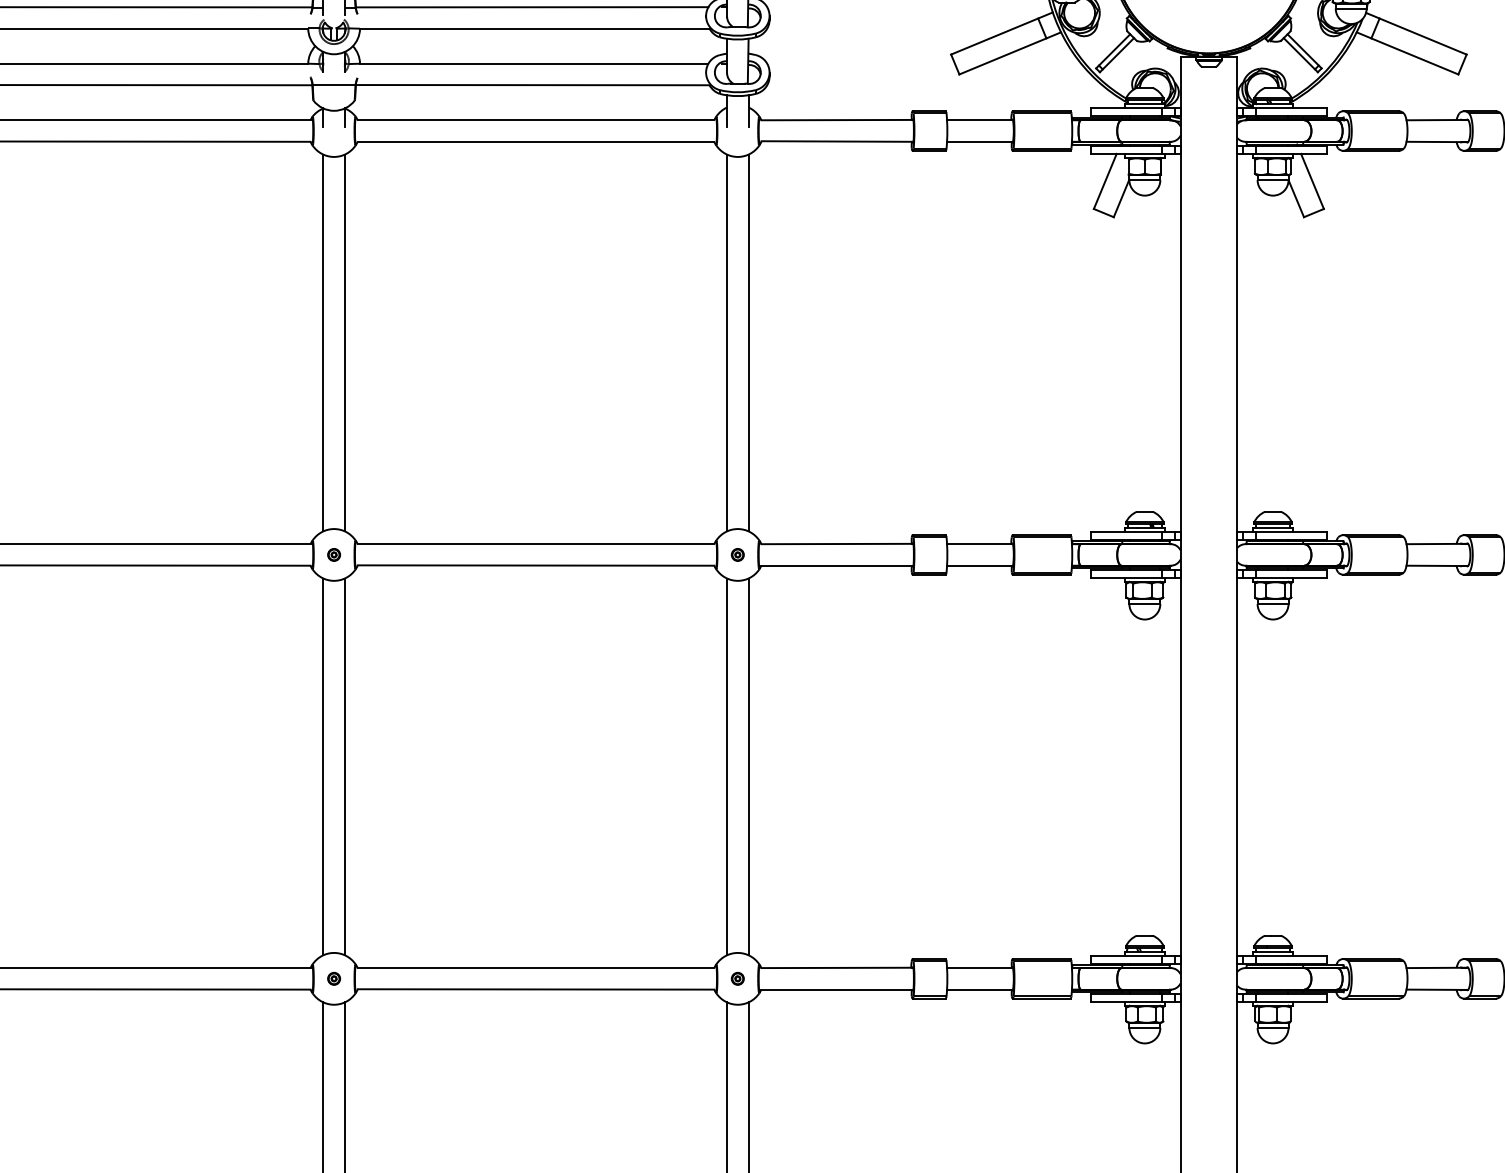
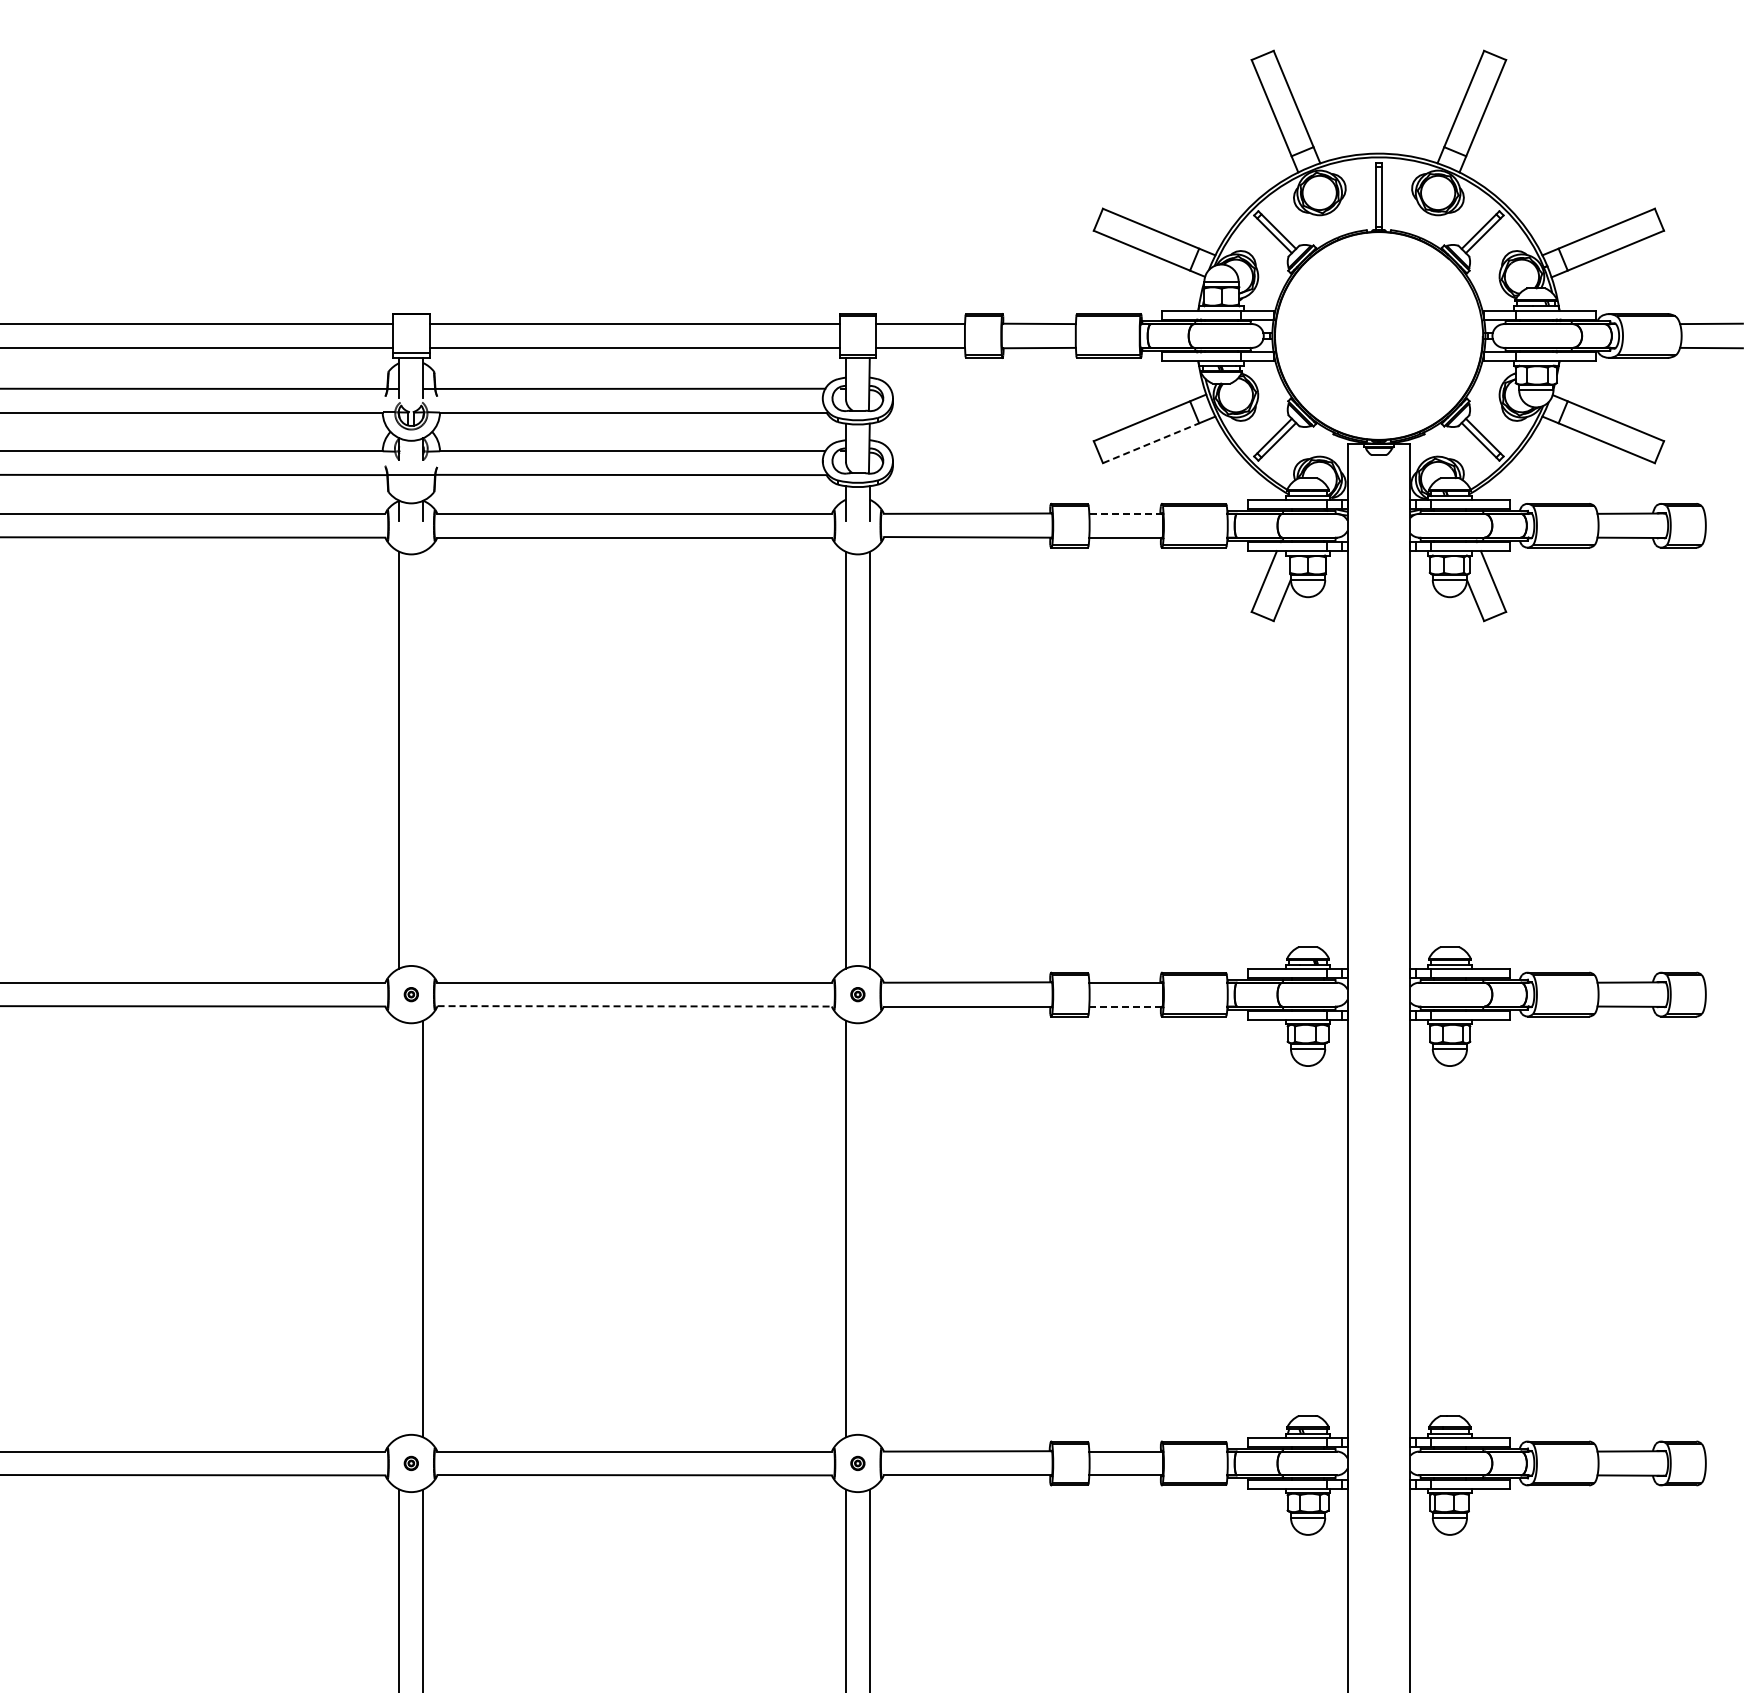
line: (1003, 56) -> (1151, 443), solid -> dashed
line: (979, 119) -> (1125, 513), solid -> dashed
line: (345, 342) -> (423, 759), removed
line: (536, 565) -> (635, 1006), solid -> dashed
line: (979, 565) -> (1125, 1006), solid -> dashed
line: (323, 766) -> (399, 1228), removed
line: (748, 766) -> (869, 1228), removed

